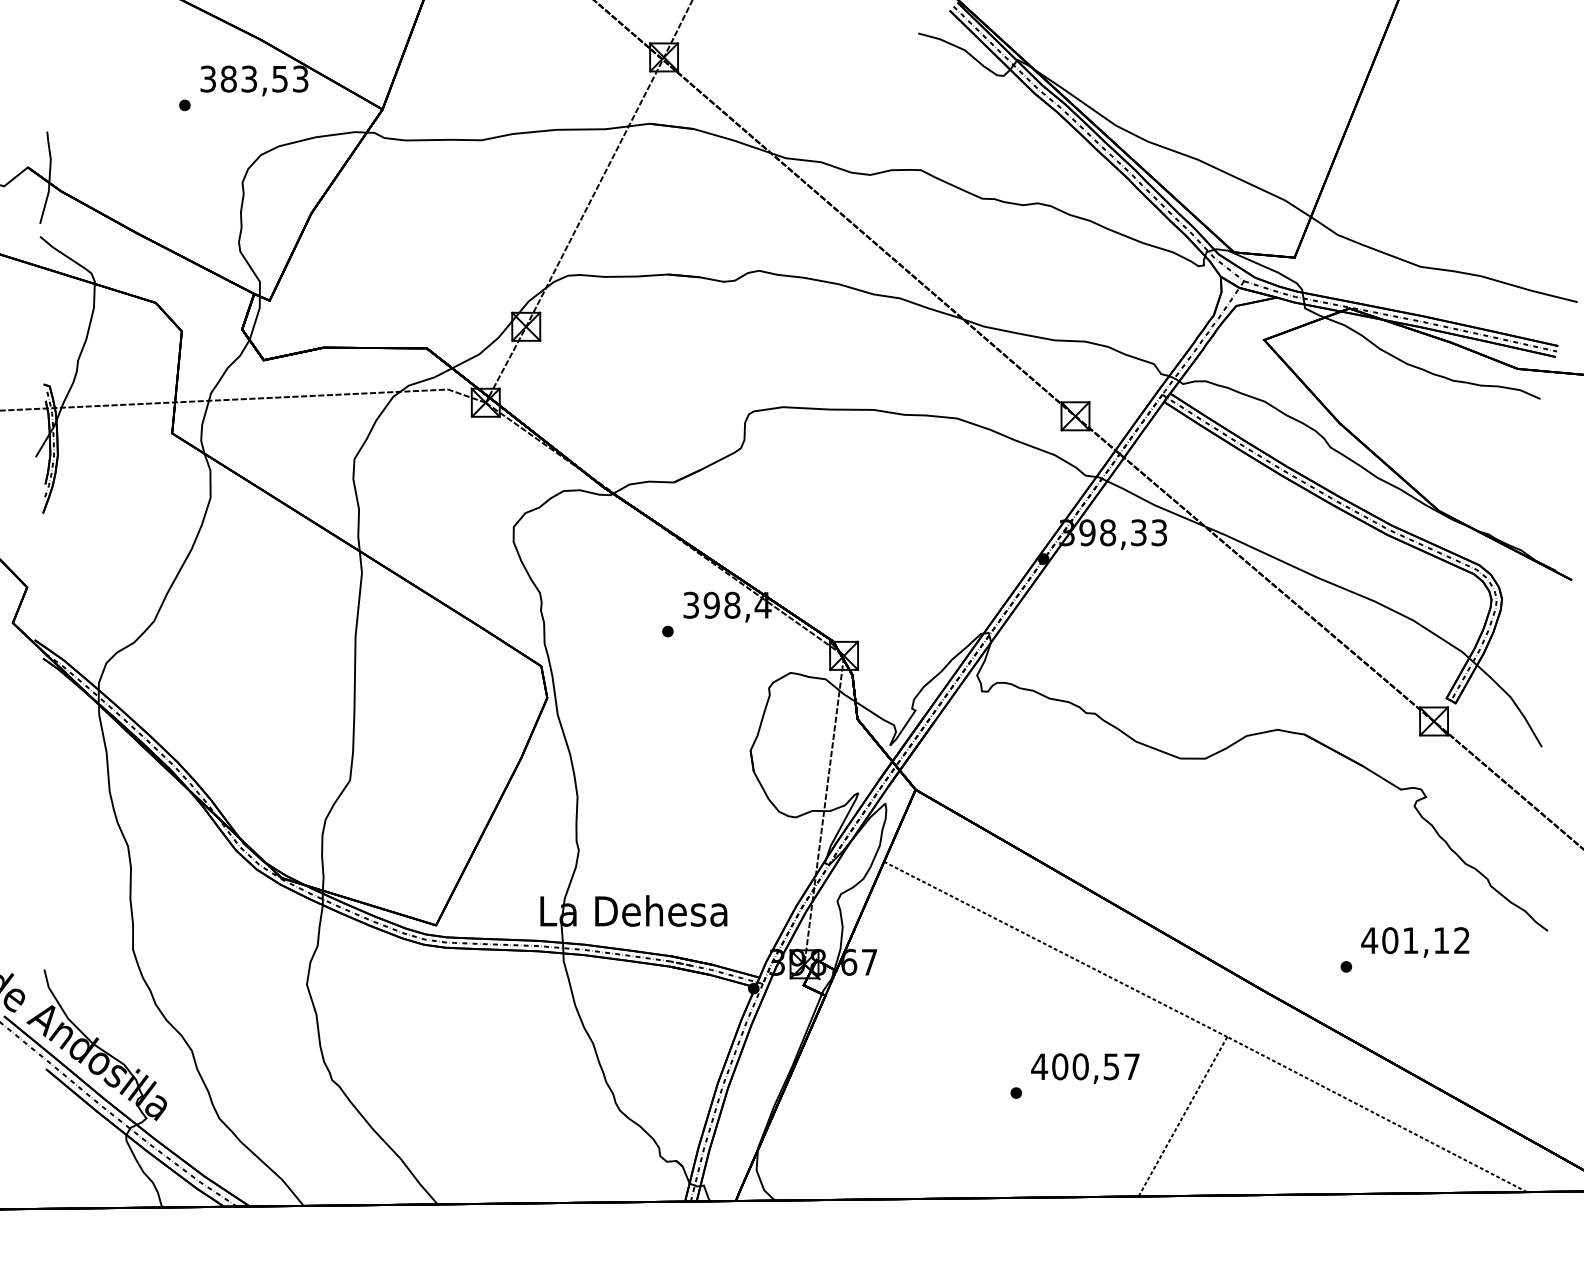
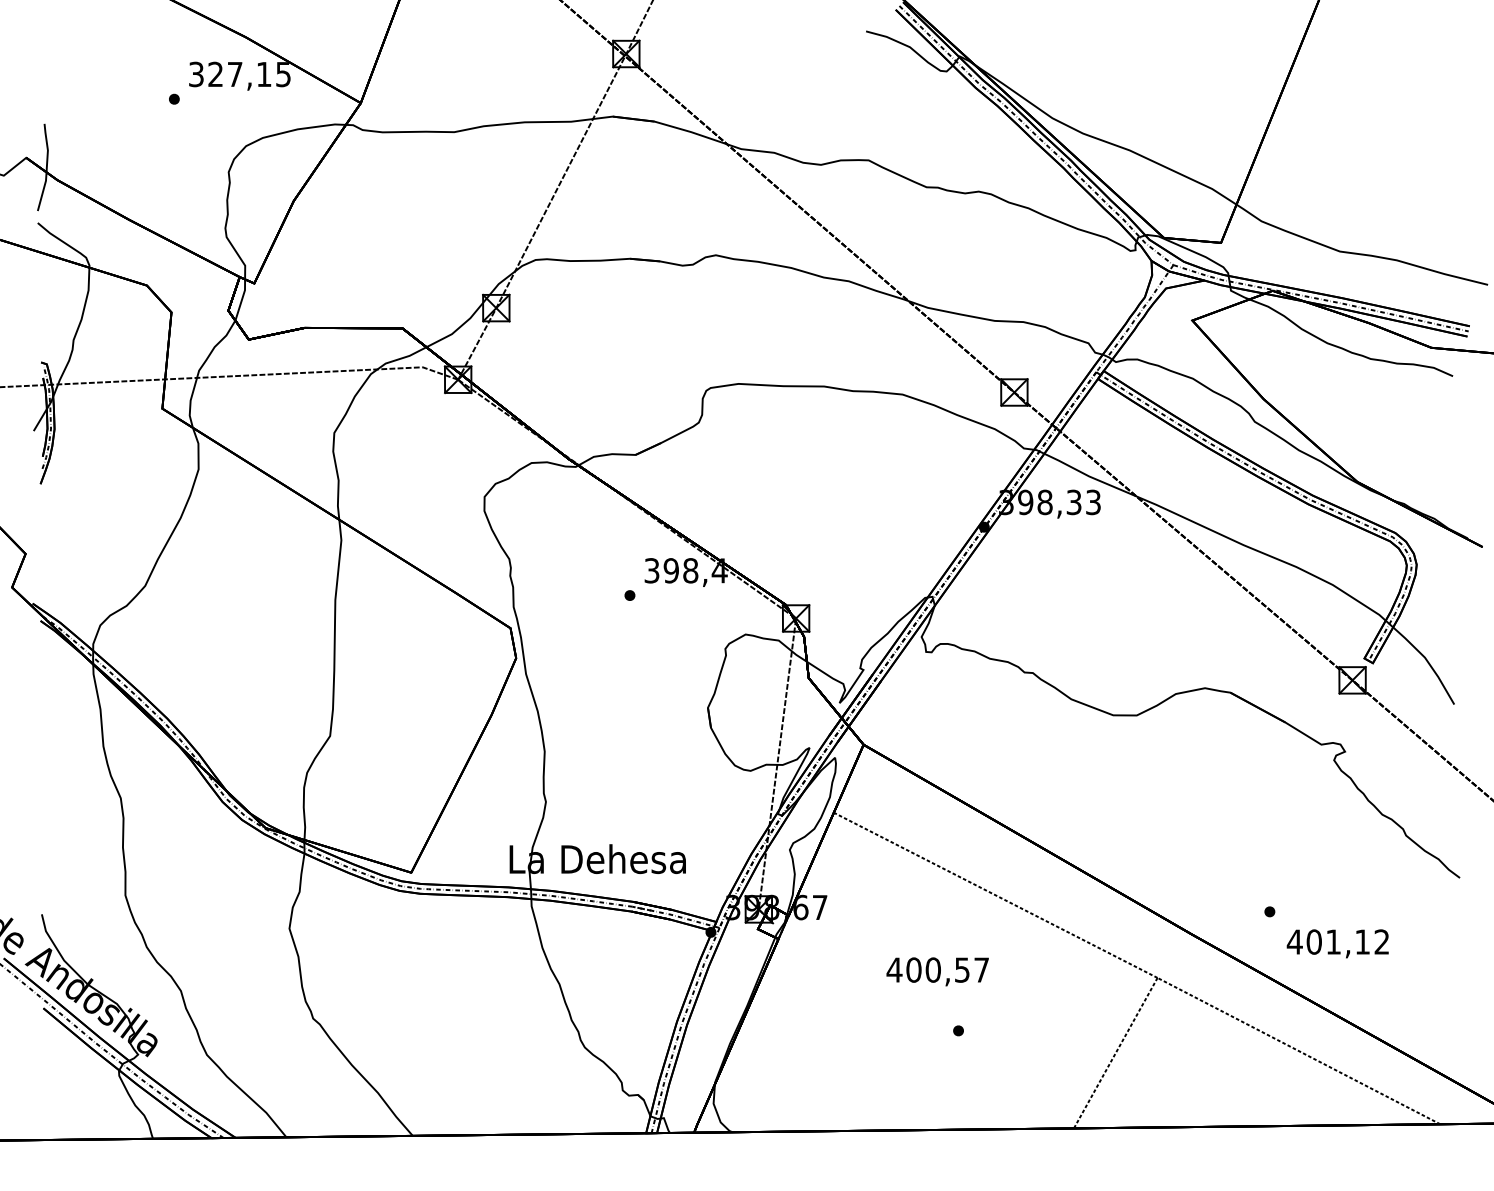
text: (264, 79) -> (249, 74), 383,53 -> 327,15
text: (1414, 942) -> (1337, 943), moved
text: (1085, 1068) -> (937, 971), moved

